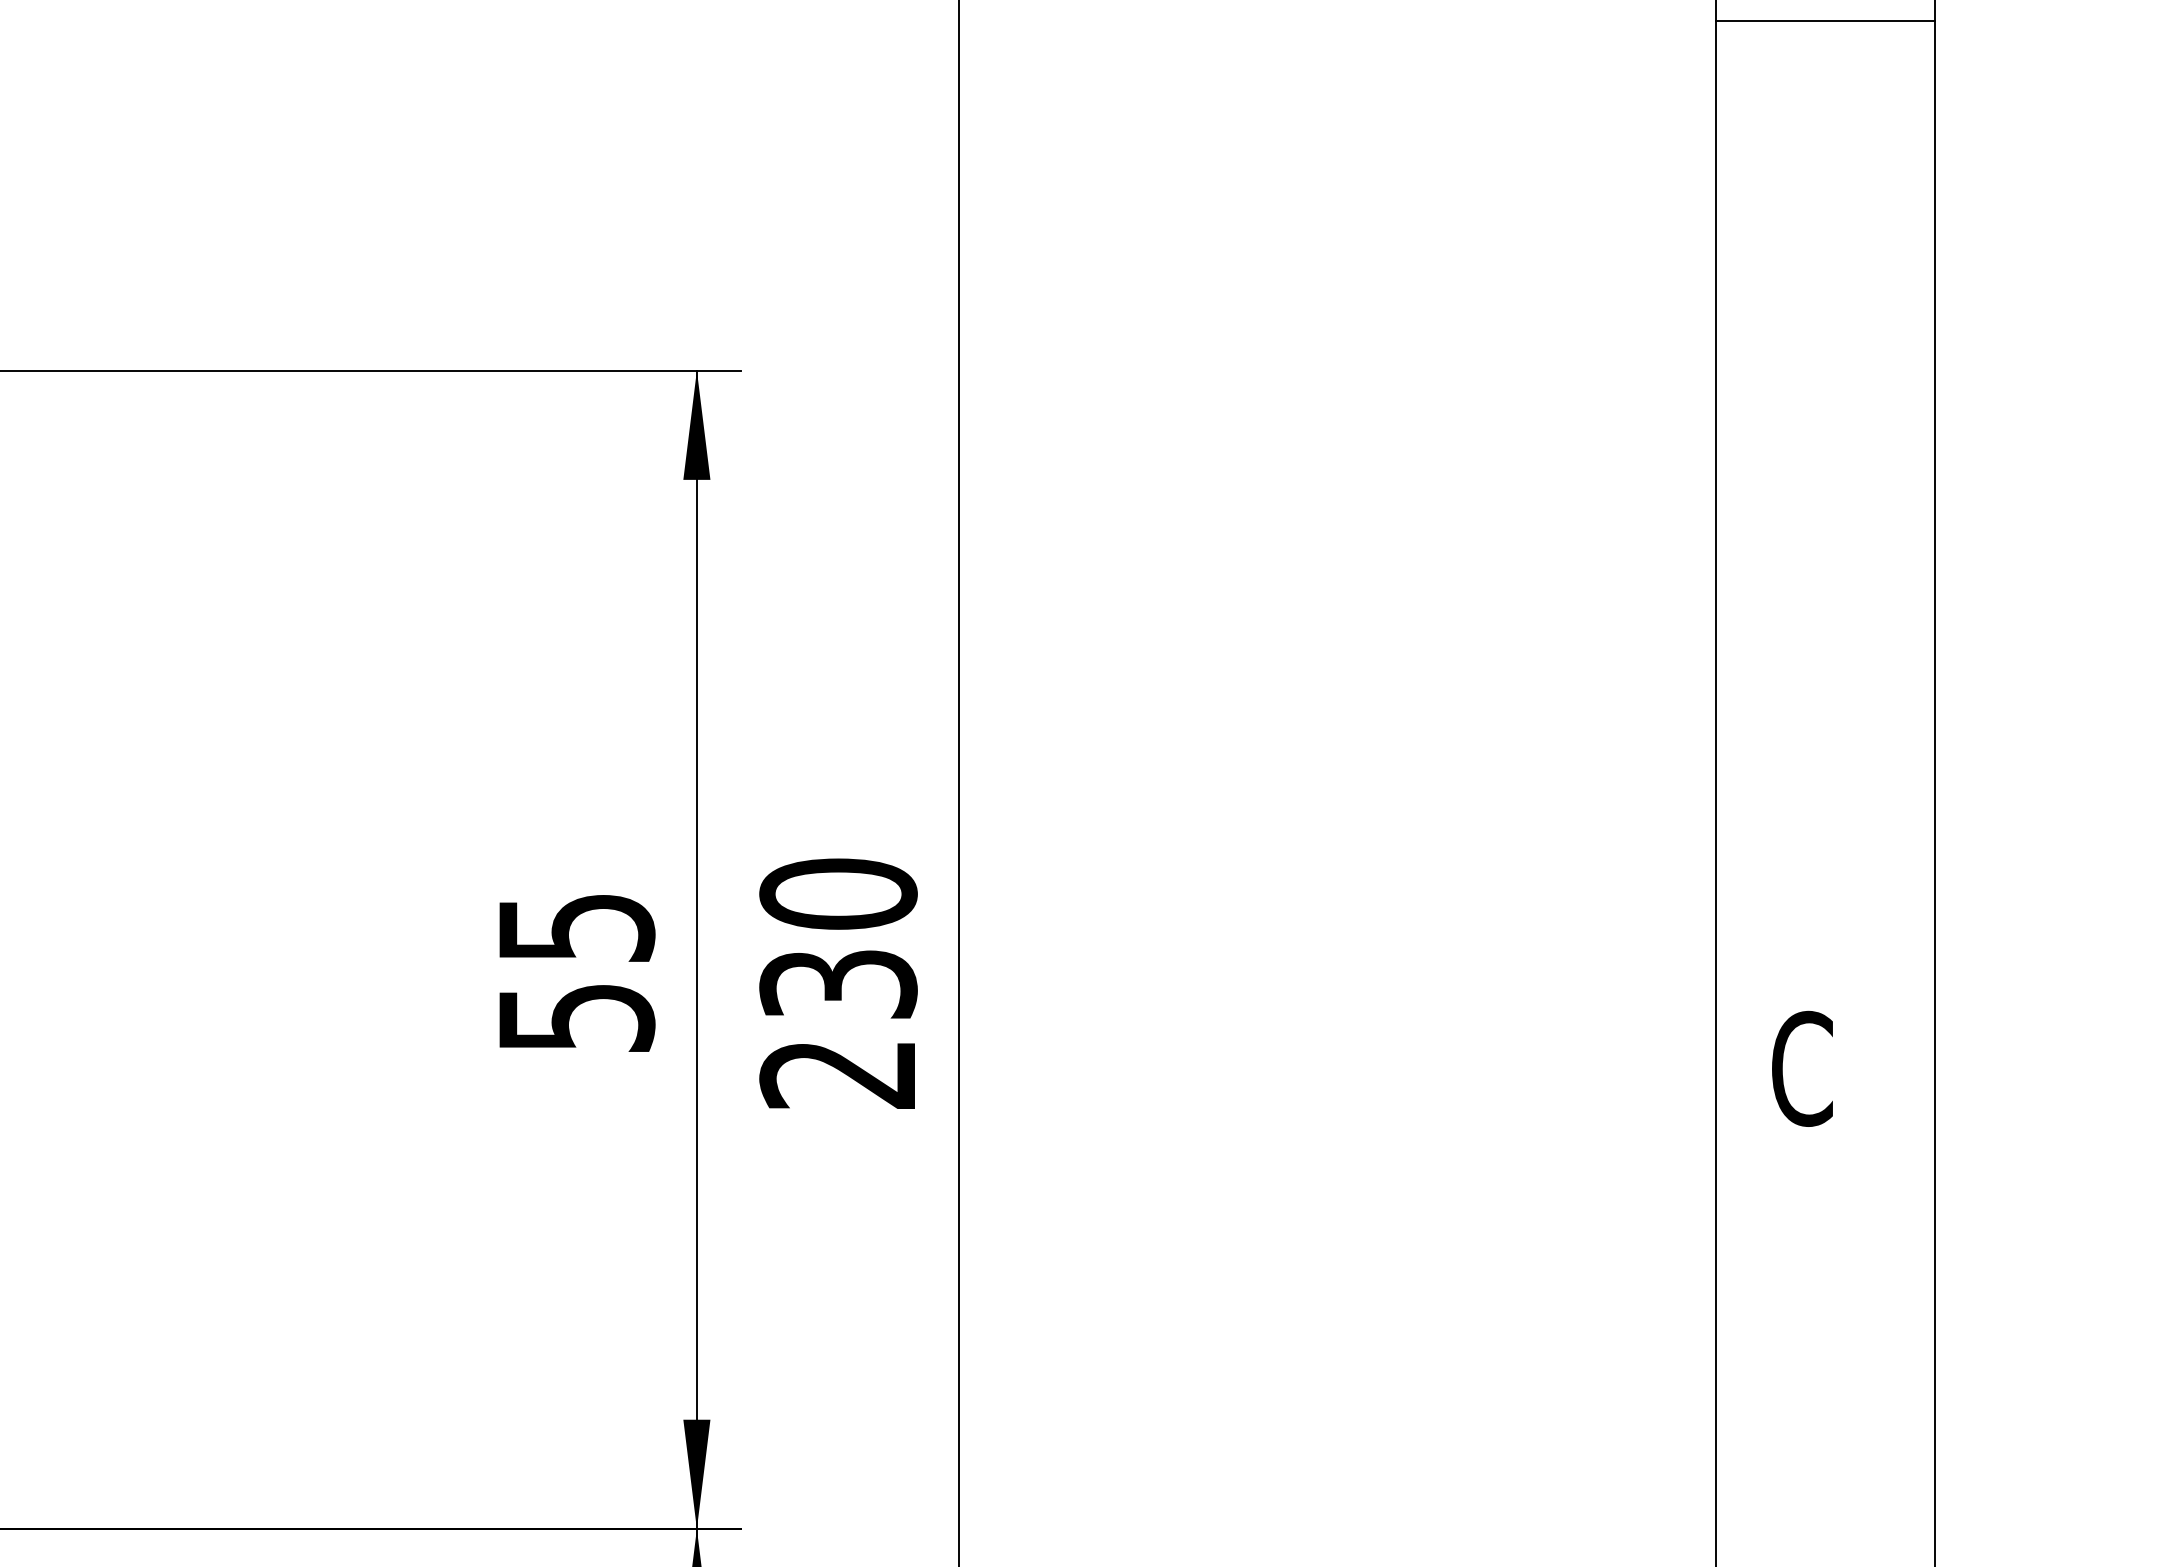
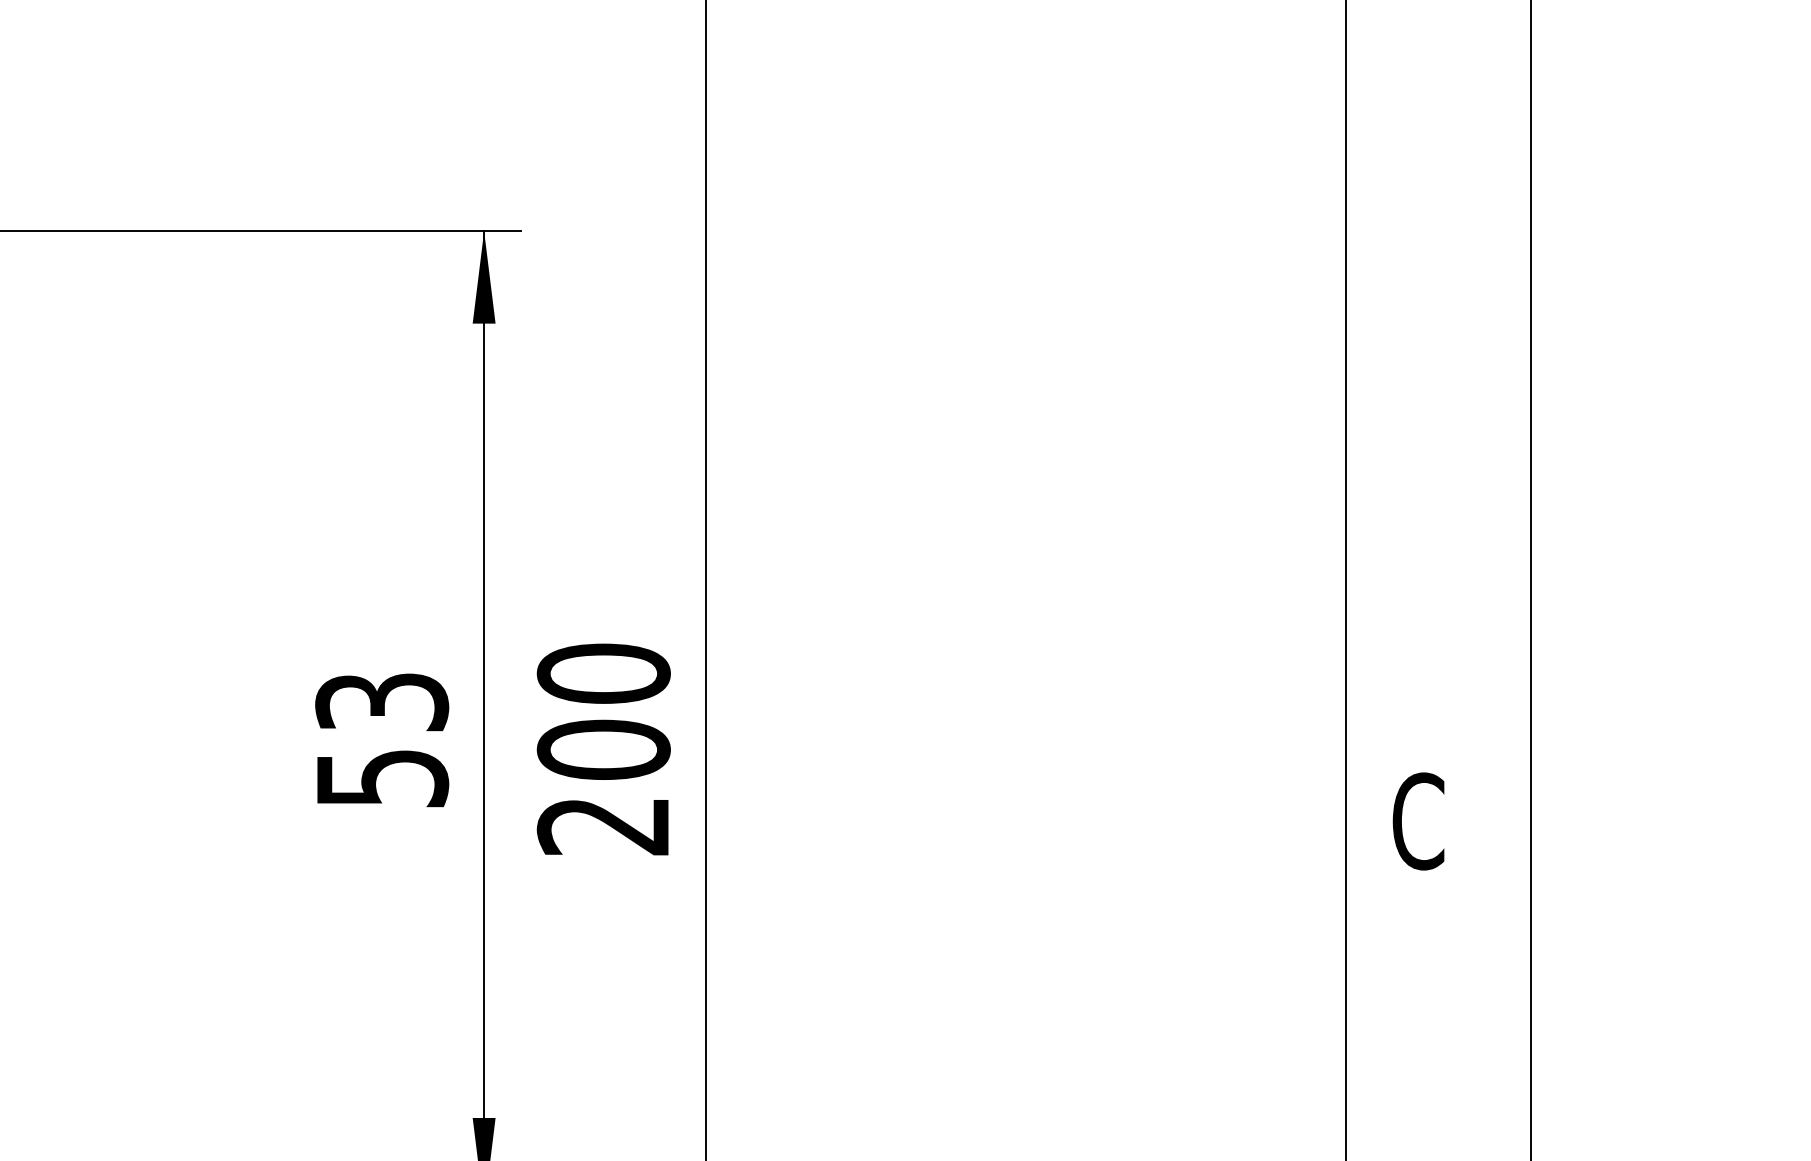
text: (576, 927) -> (382, 701), 55 -> 53
text: (838, 983) -> (603, 749), 230 -> 200

